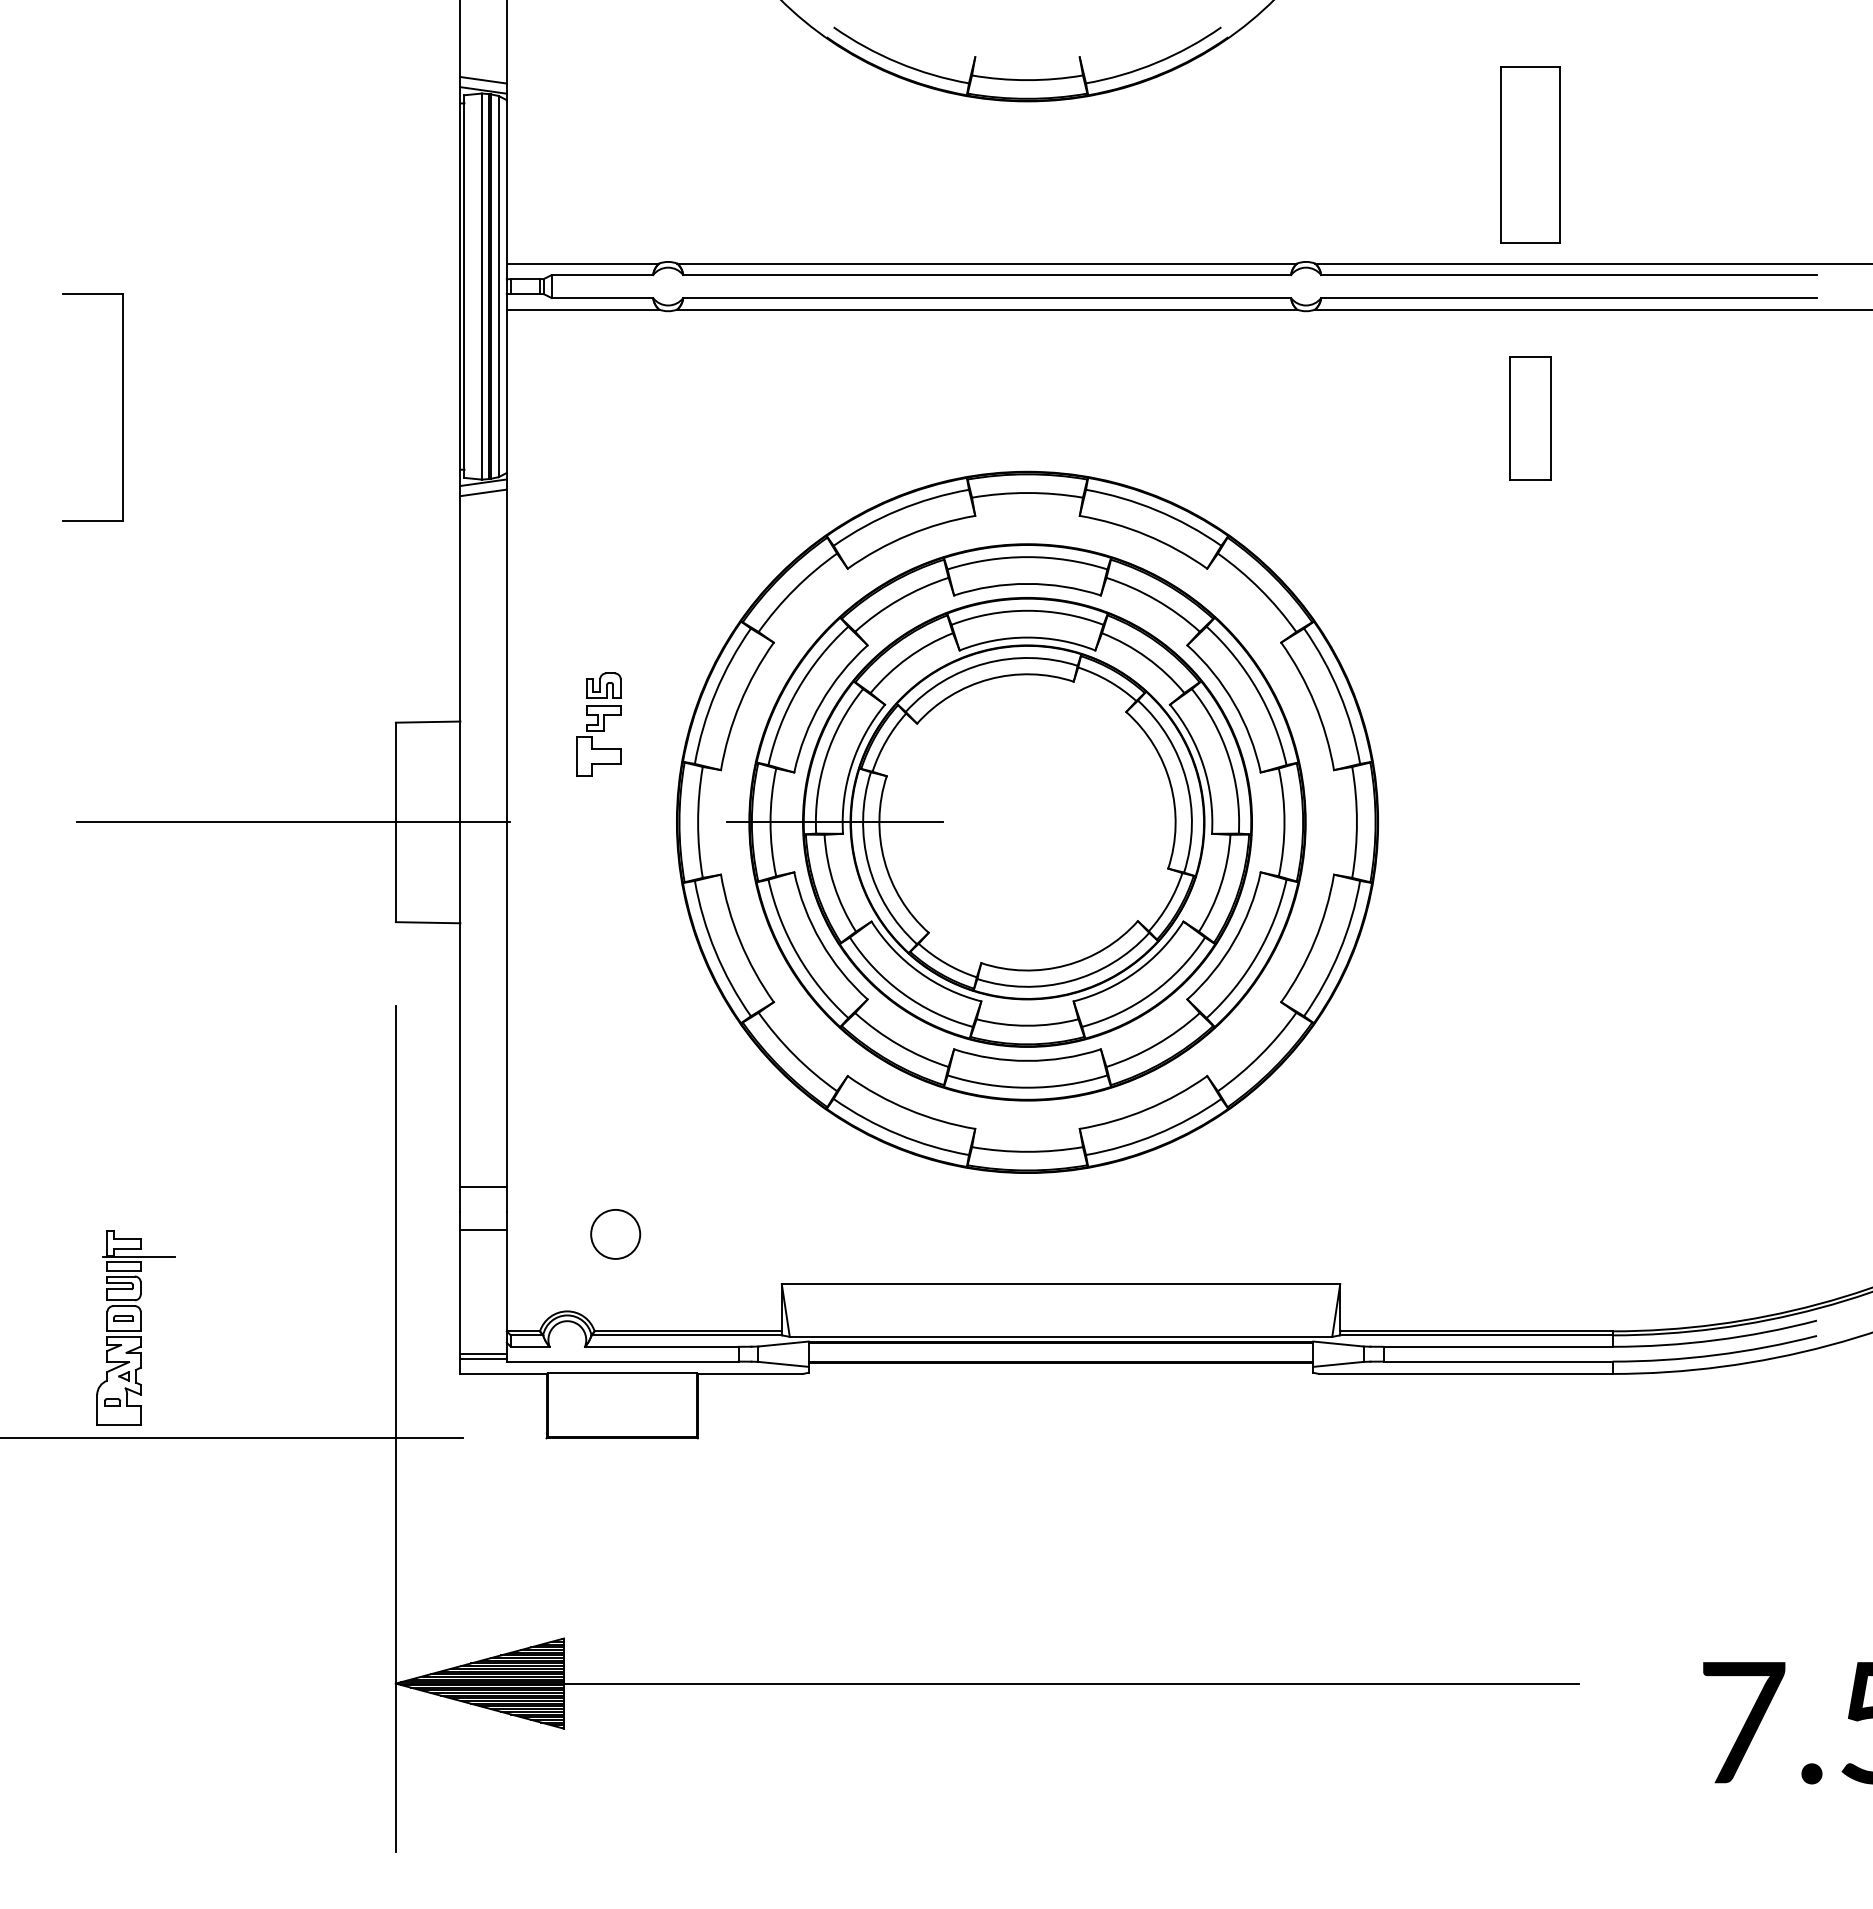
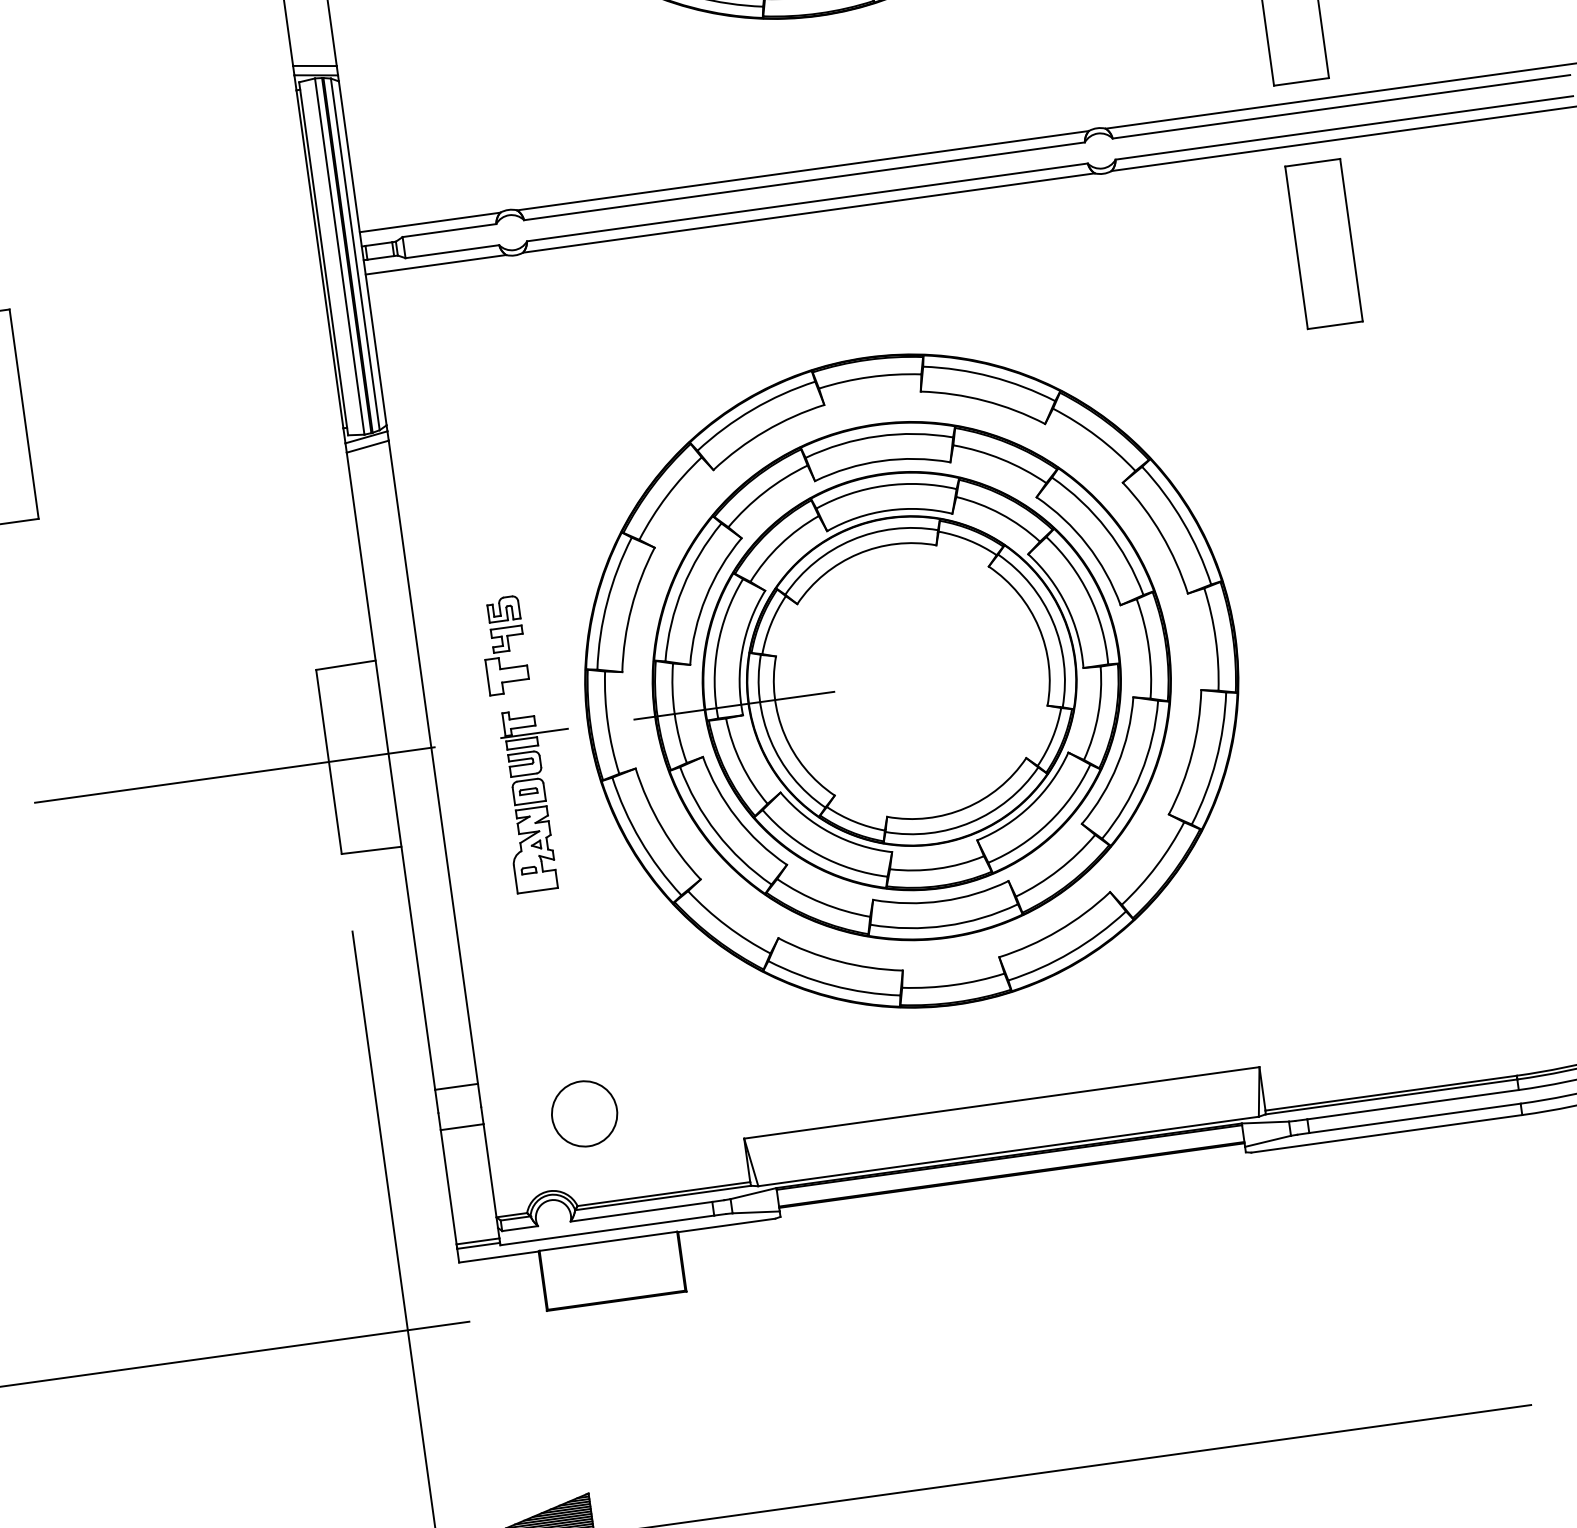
part: (1530, 418) -> (1324, 244), size x1.43
circle: (615, 1234) -> (584, 1114), size x1.43
part: (135, 1327) -> (540, 798), moved

